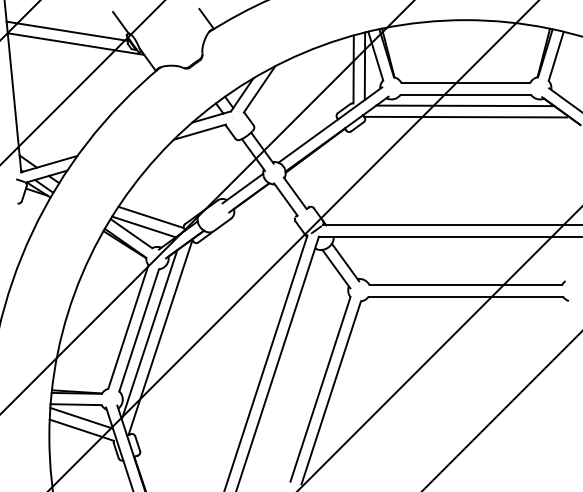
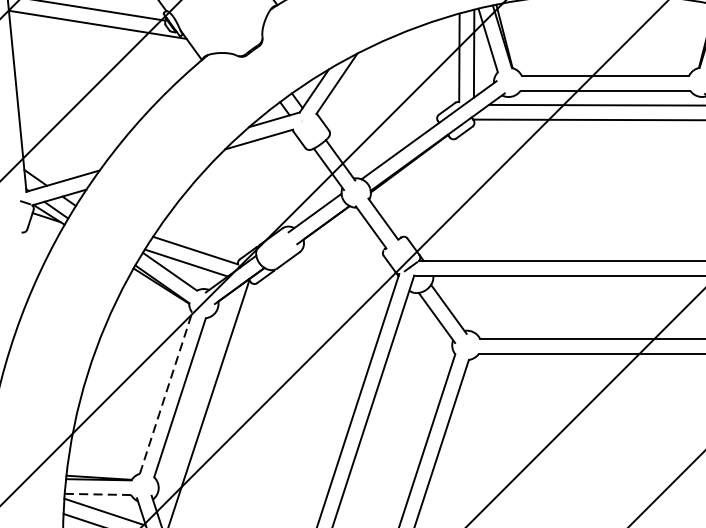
line: (128, 326) -> (166, 392), solid -> dashed
line: (149, 334) -> (193, 403), removed
line: (76, 404) -> (98, 494), solid -> dashed

